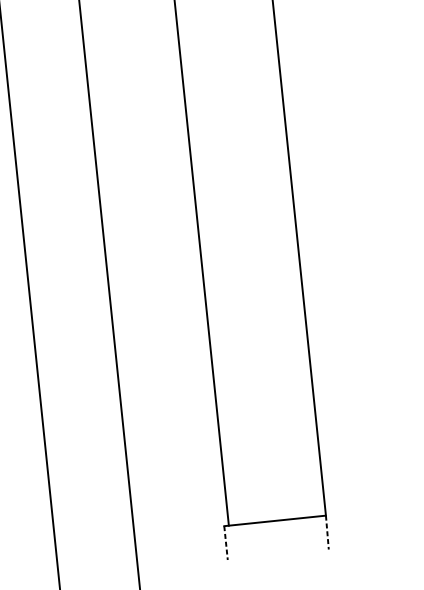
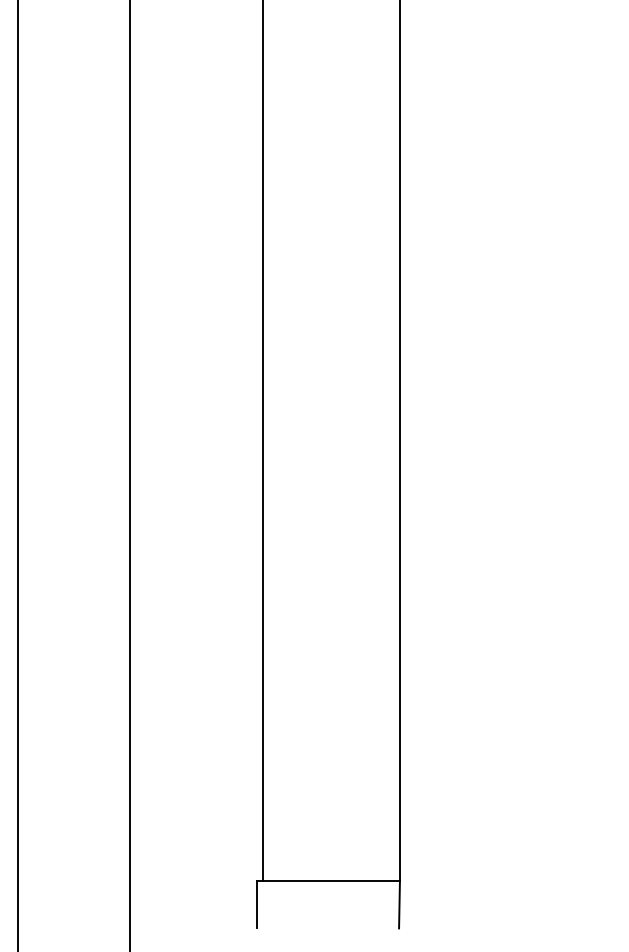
line: (327, 532) -> (399, 904), dashed -> solid
line: (225, 543) -> (256, 904), dashed -> solid

